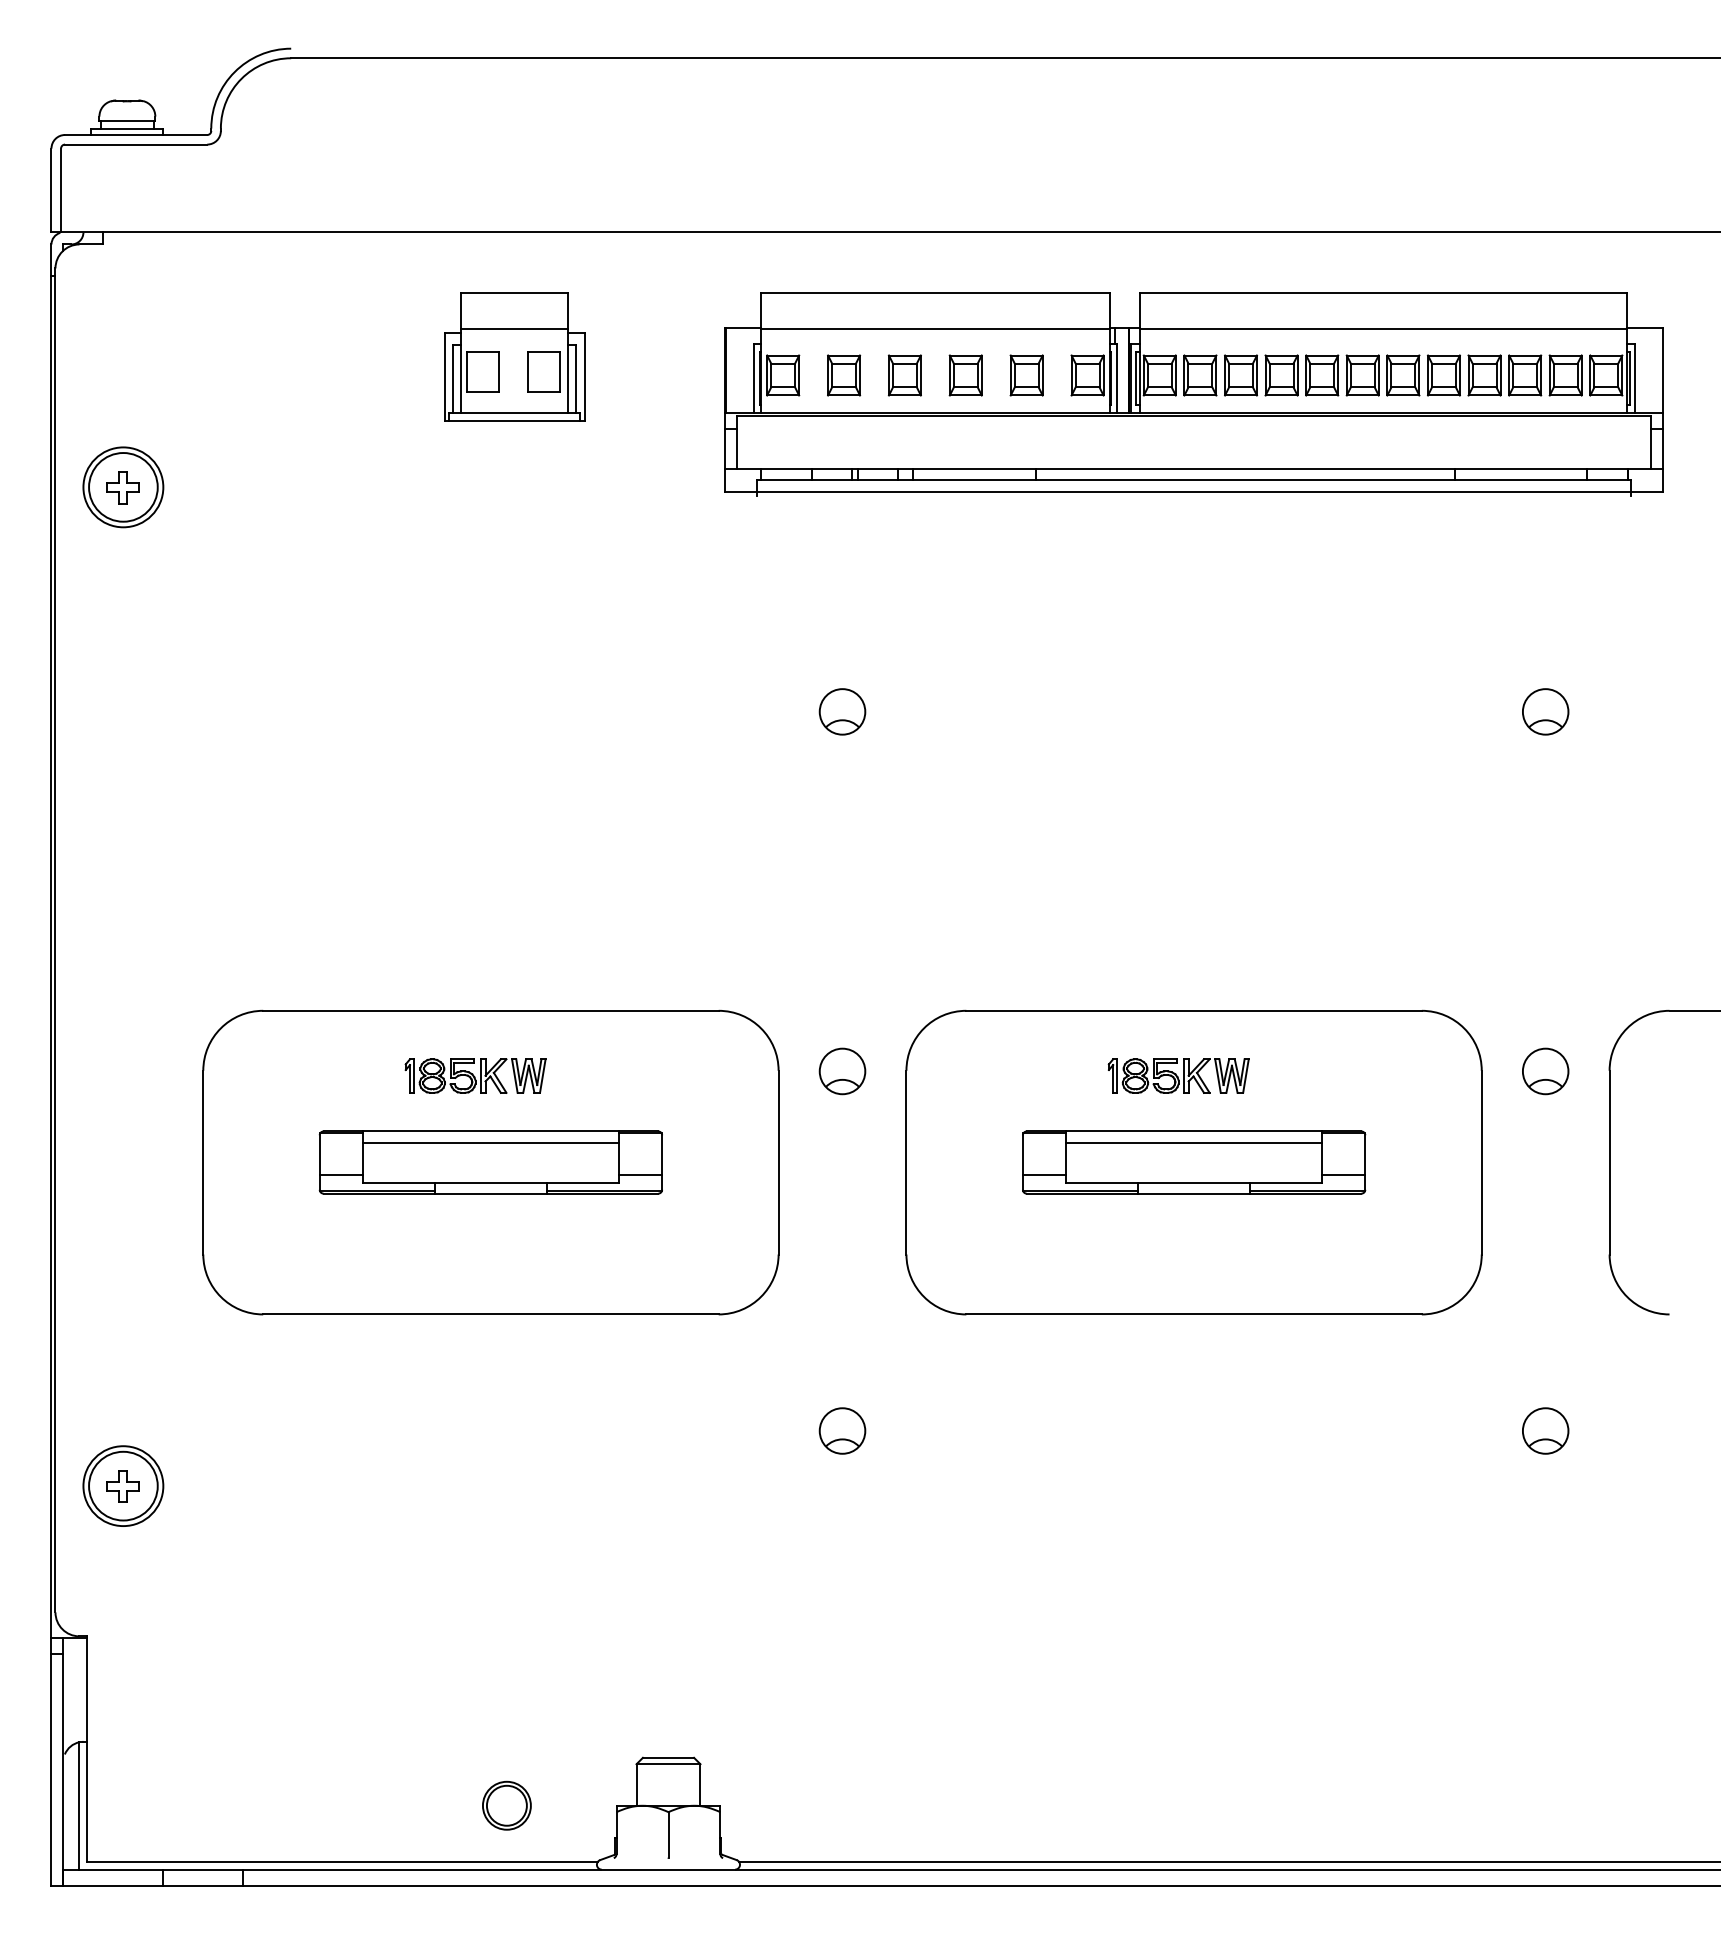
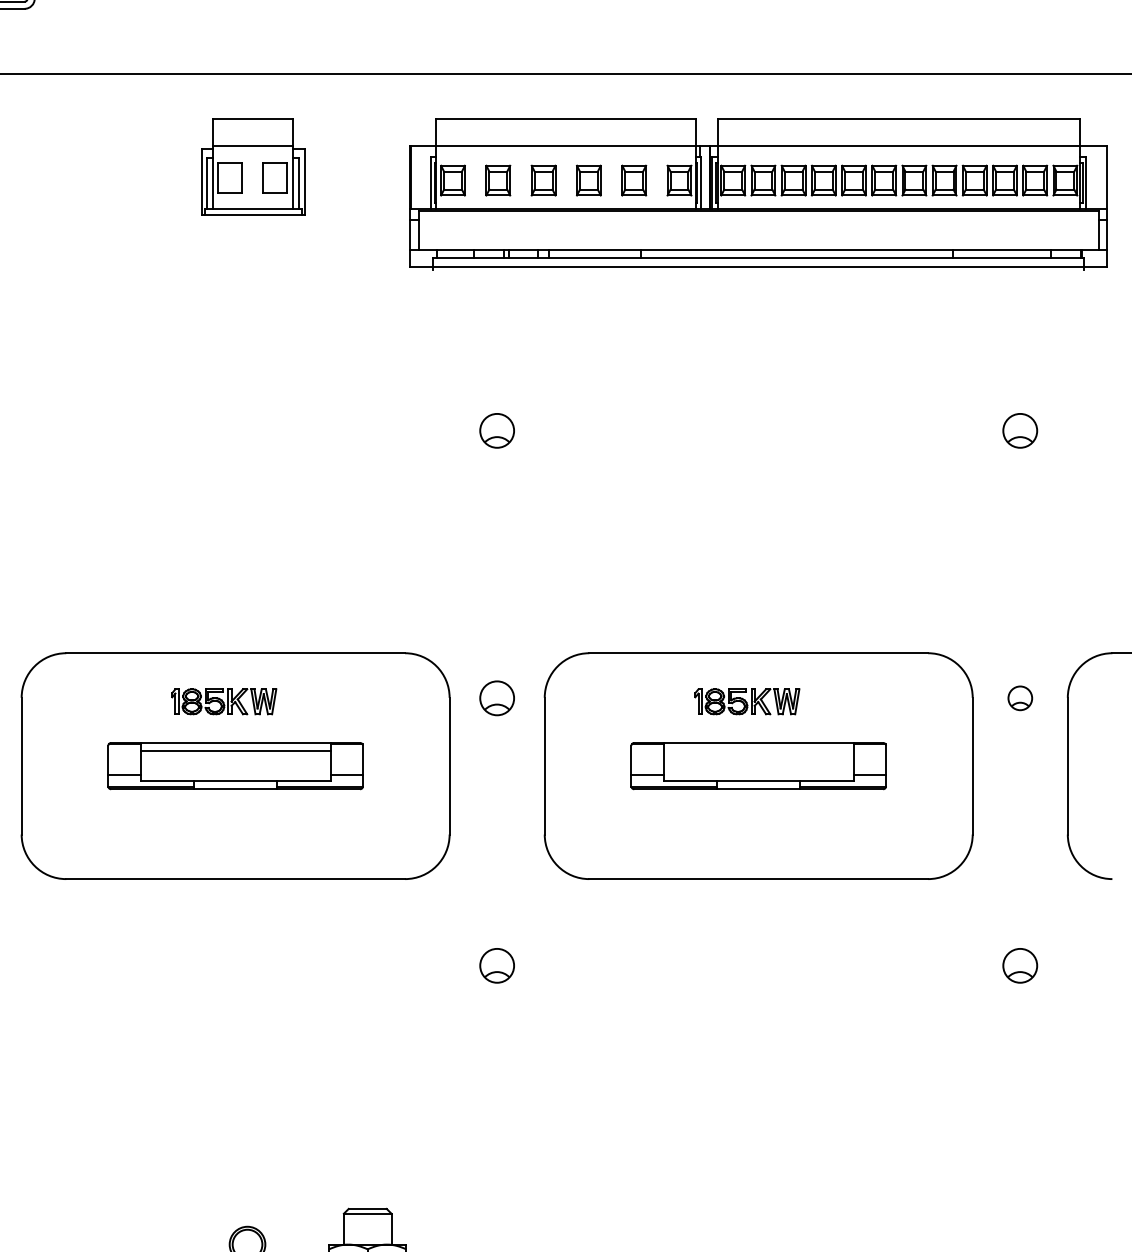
part: (1545, 1071) -> (1020, 698), size x0.7
line: (1193, 1142) -> (758, 751), removed

